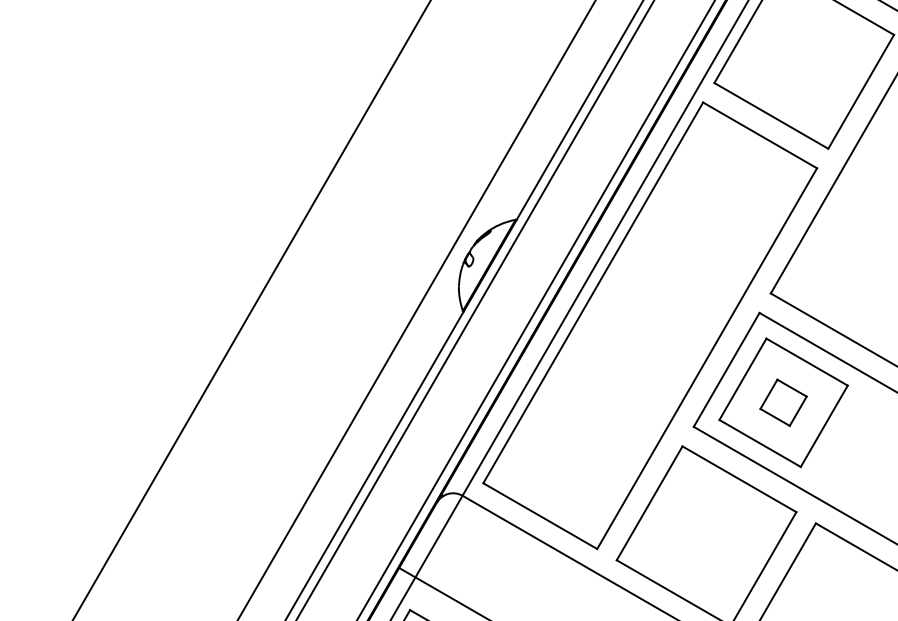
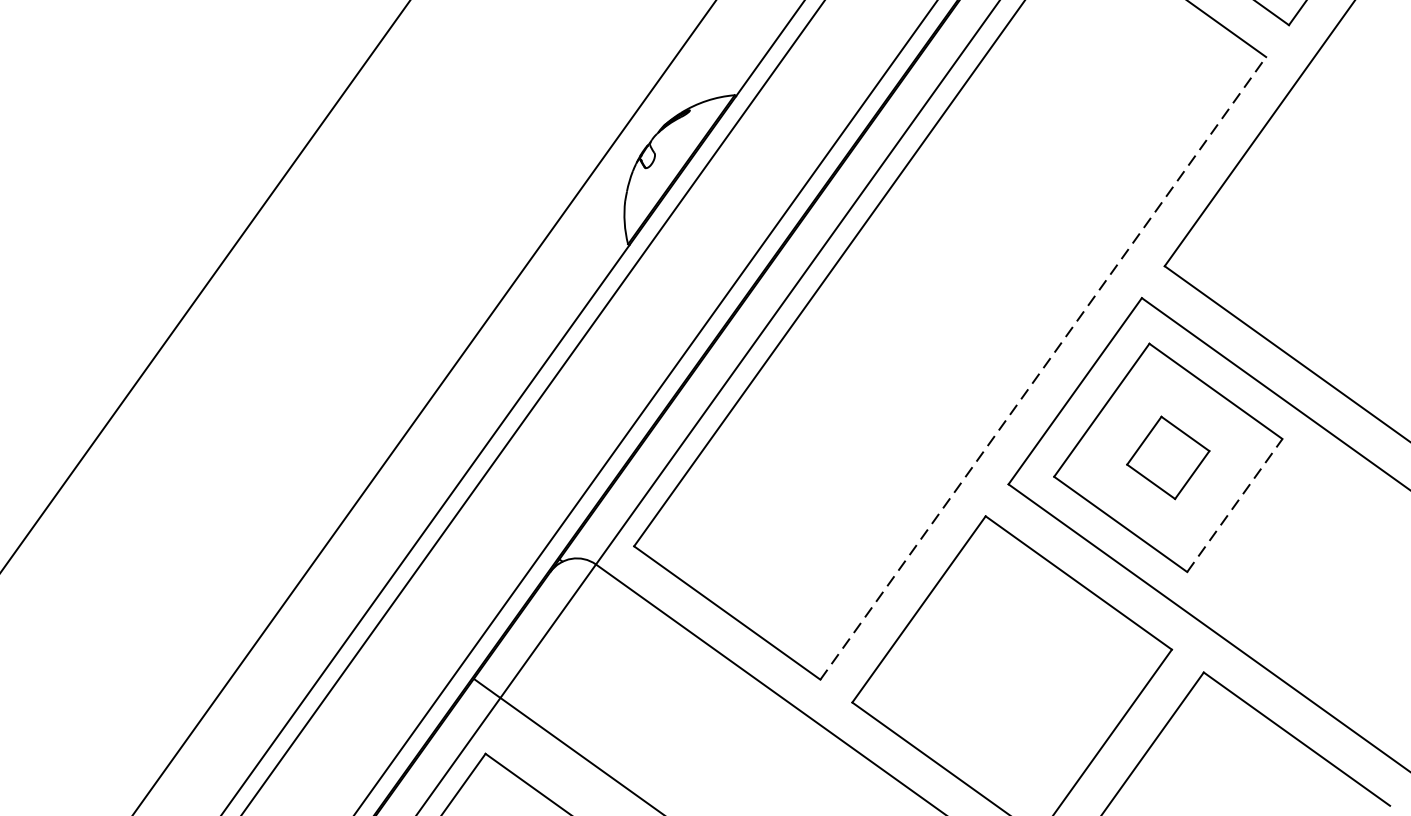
line: (707, 358) -> (1043, 368), solid -> dashed
line: (824, 426) -> (1235, 505), solid -> dashed

